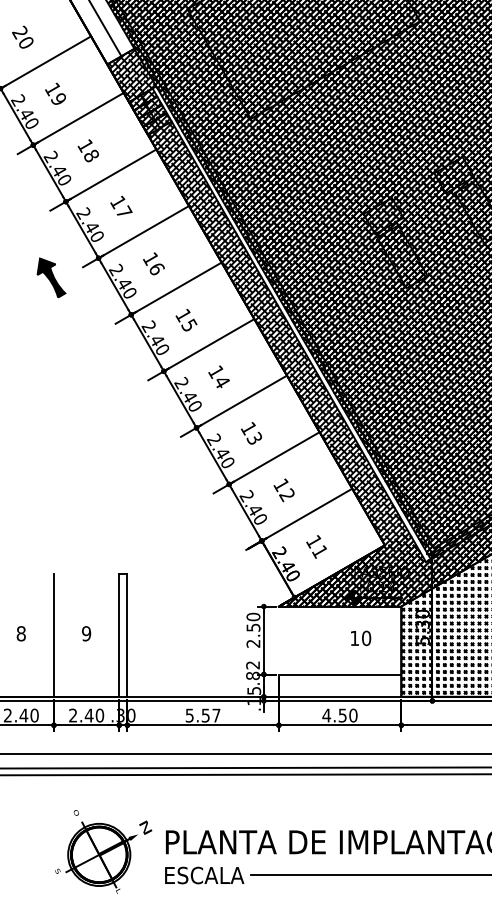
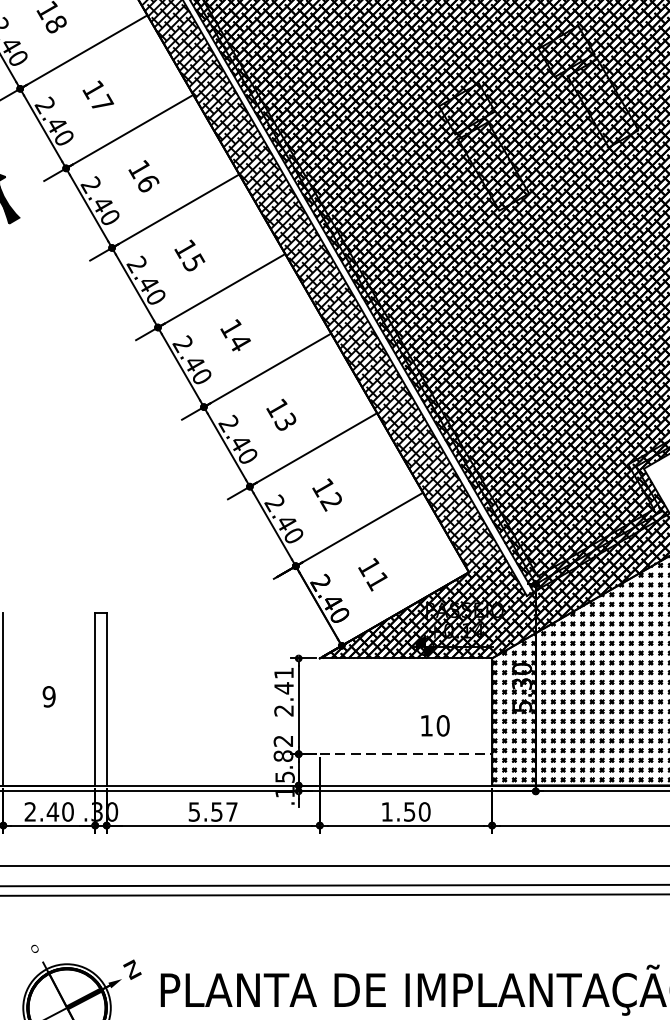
text: (253, 622) -> (284, 680), 2.50 -> 2.41
text: (361, 638) -> (436, 725), moved
line: (340, 674) -> (406, 754), solid -> dashed
text: (326, 715) -> (386, 811), 4.50 -> 1.50

